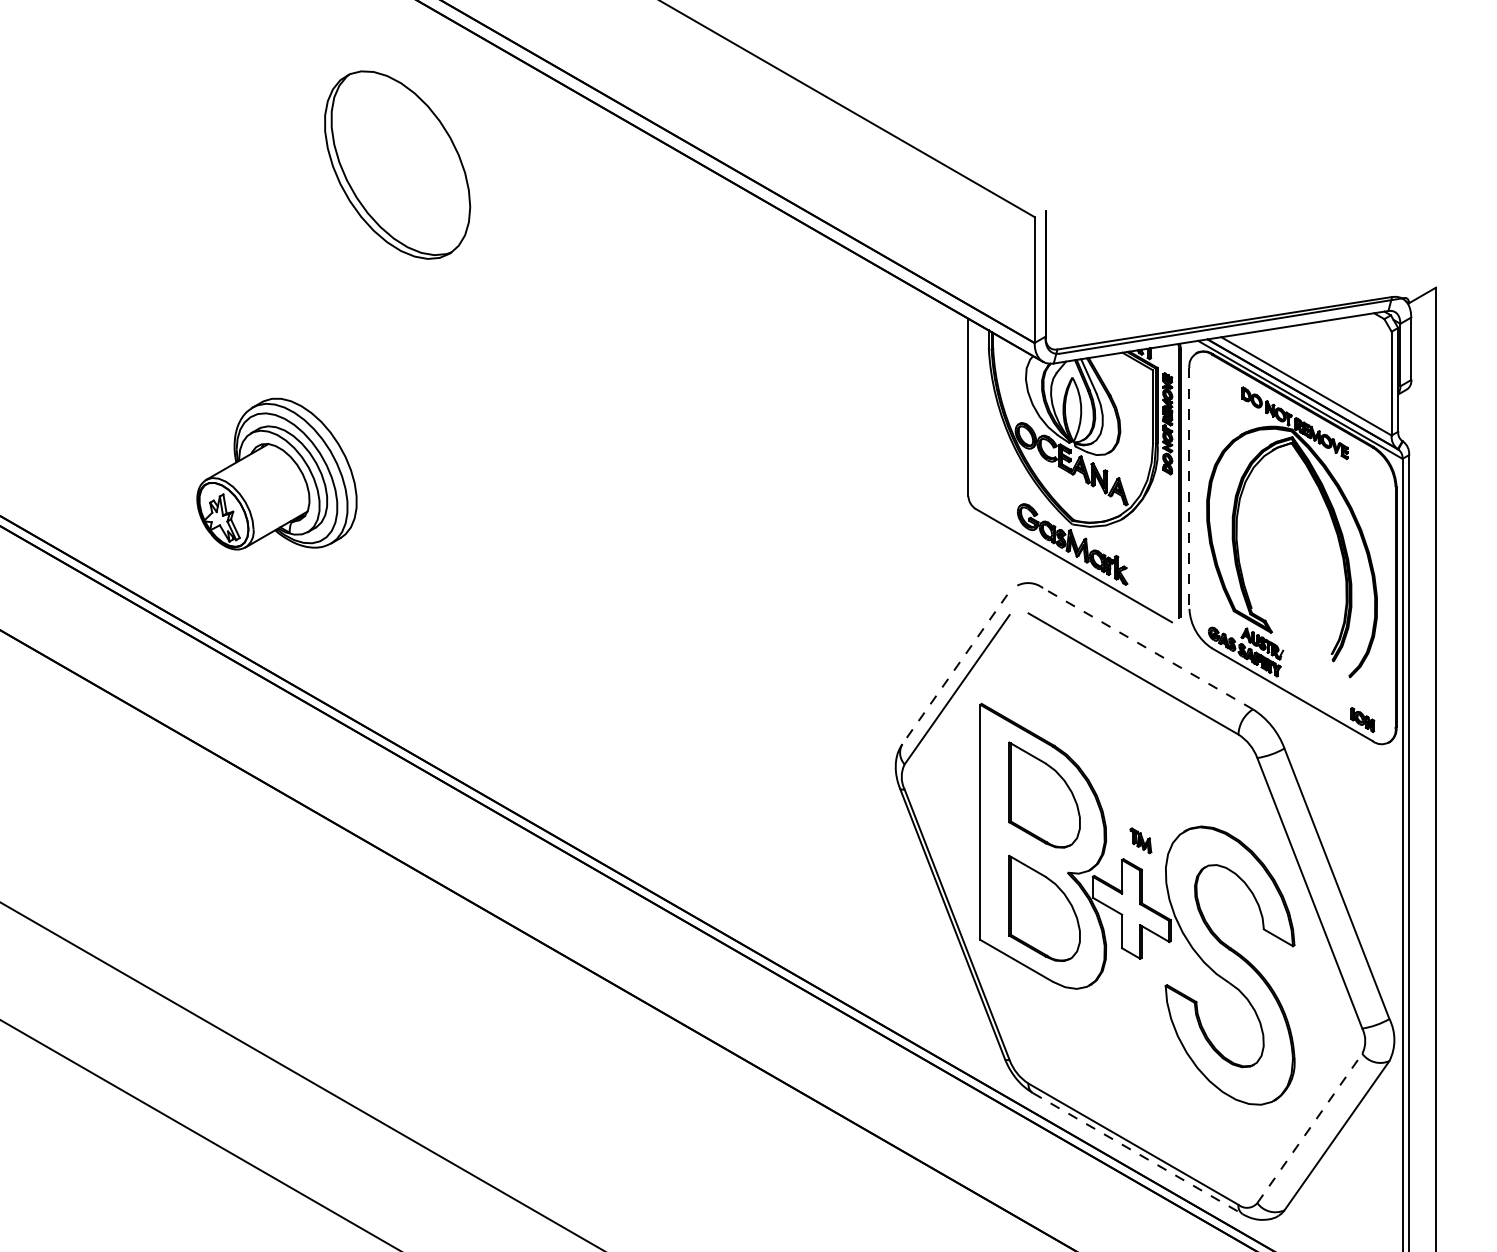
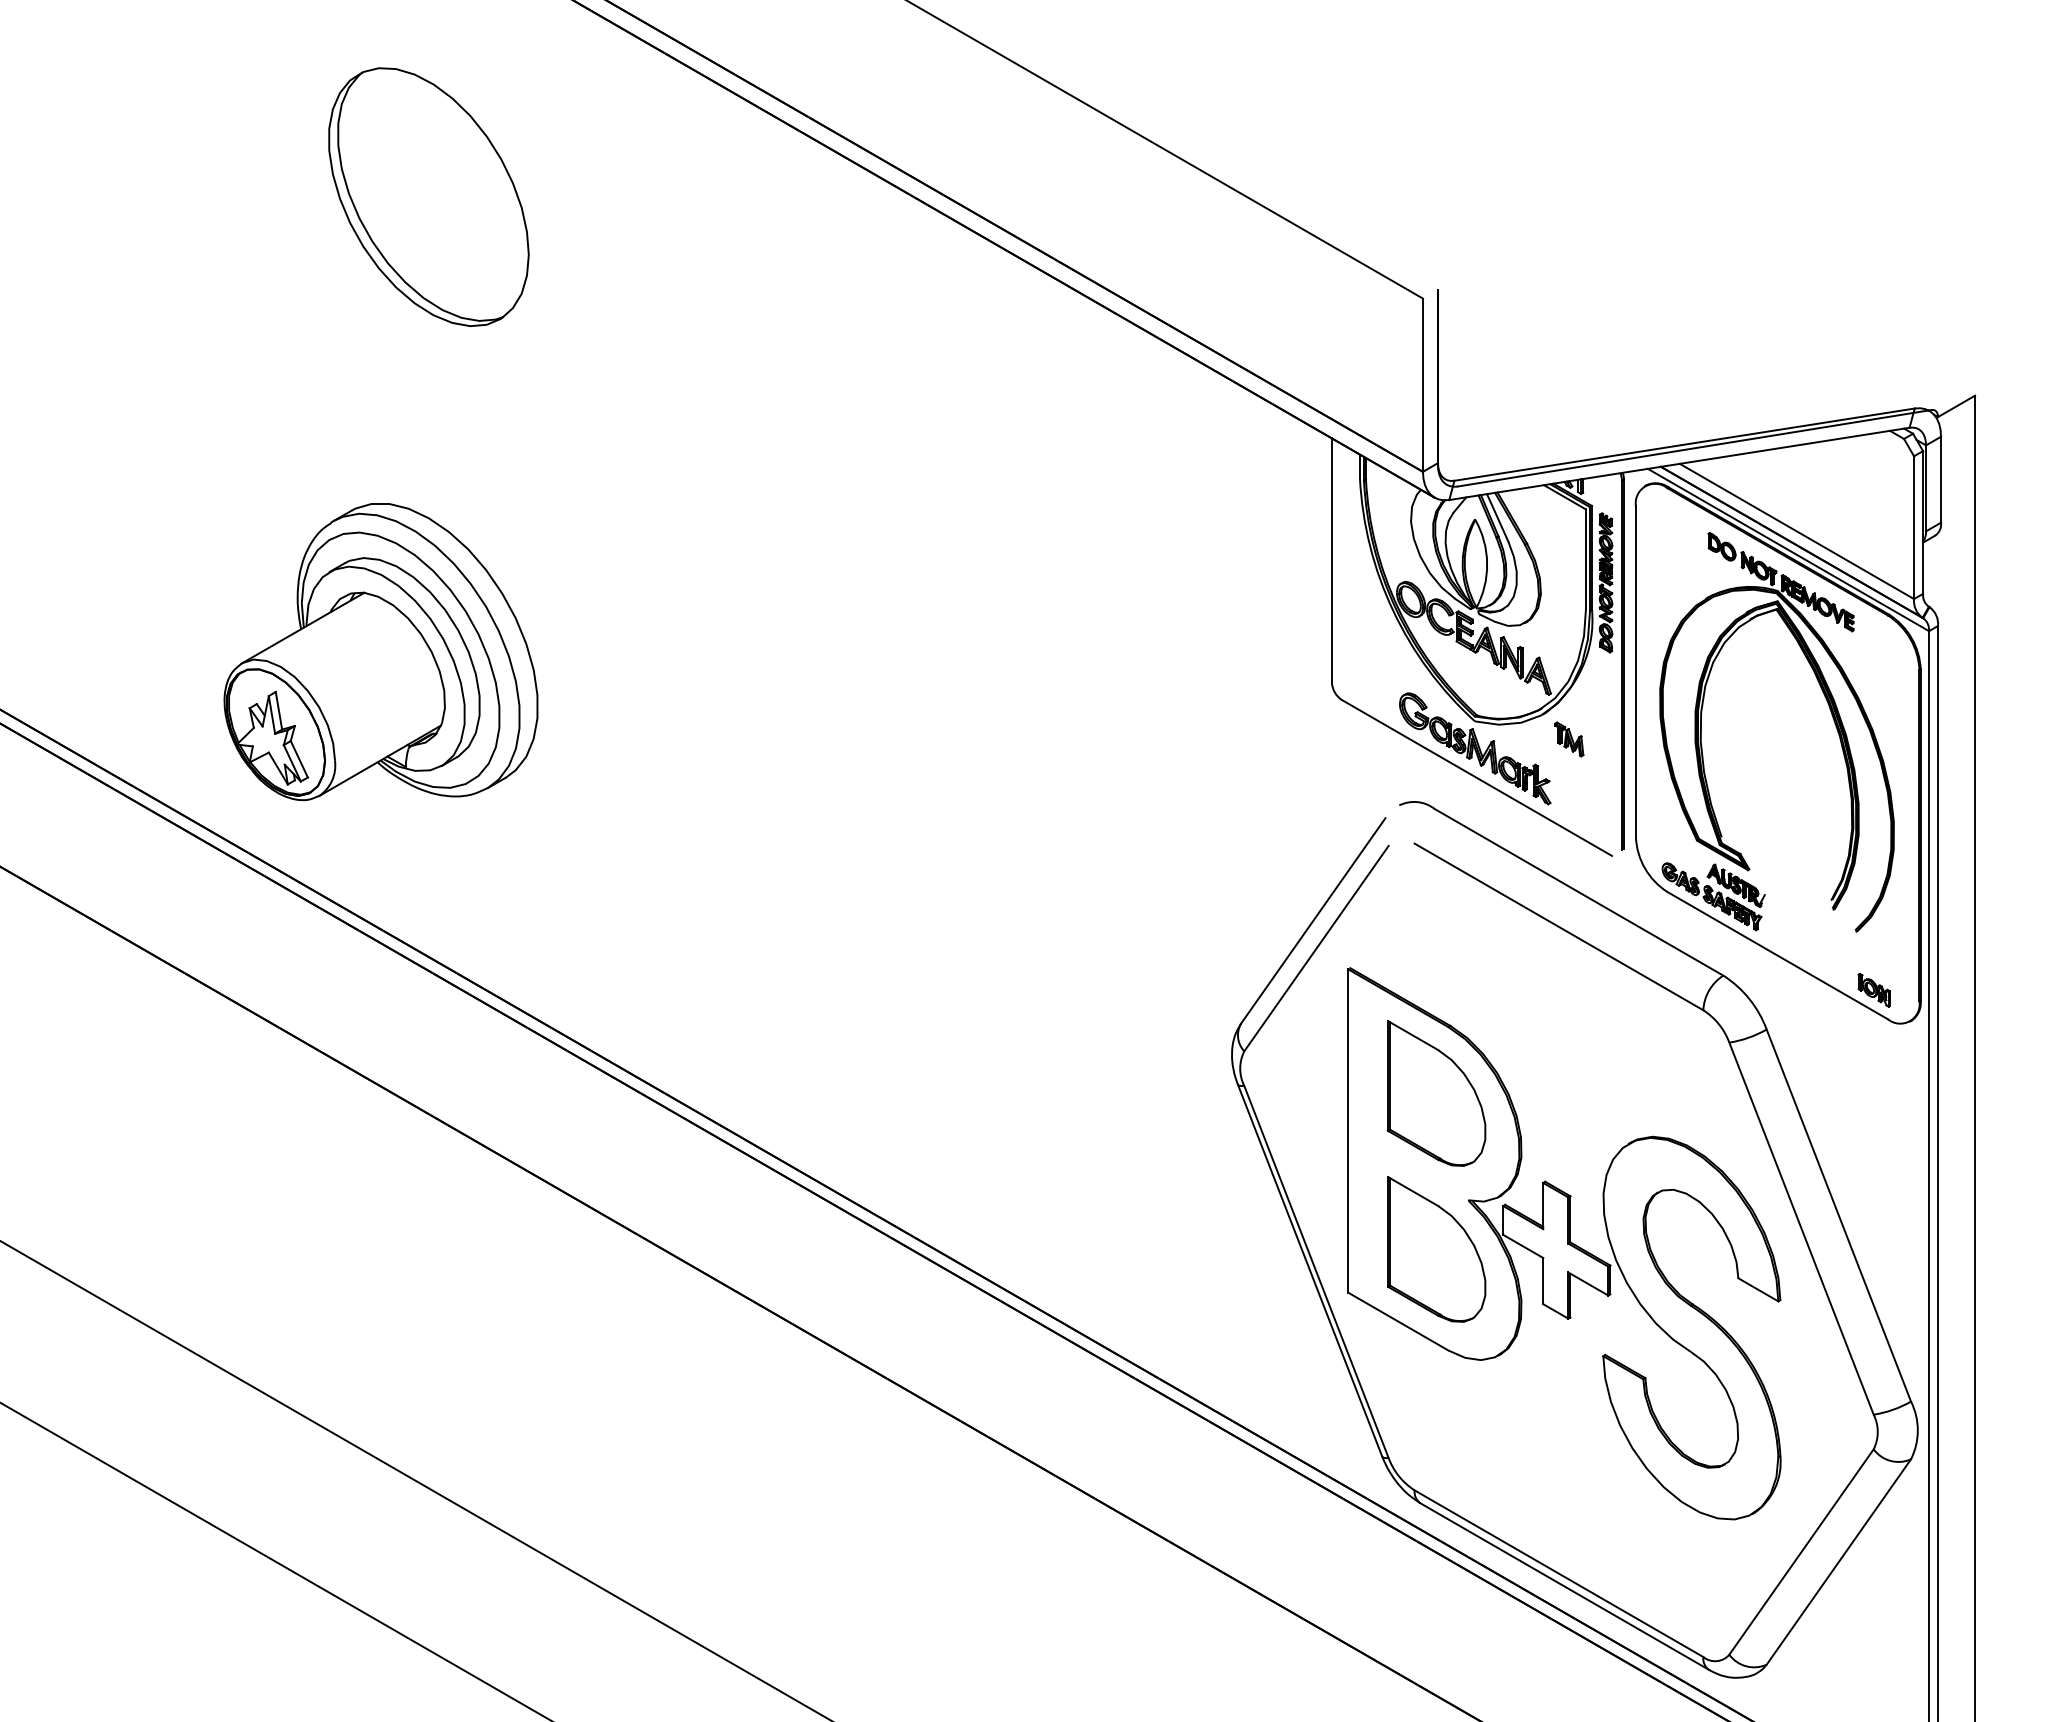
part: (397, 165) -> (428, 197), moved
part: (276, 474) -> (380, 652), size x1.43
line: (1189, 488) -> (1635, 671), dashed -> solid
line: (1148, 648) -> (1579, 892), dashed -> solid
line: (954, 669) -> (1313, 920), dashed -> solid
part: (1141, 840) -> (1569, 739), moved
line: (1309, 1128) -> (1801, 1552), dashed -> solid
line: (1137, 1153) -> (1564, 1586), dashed -> solid

